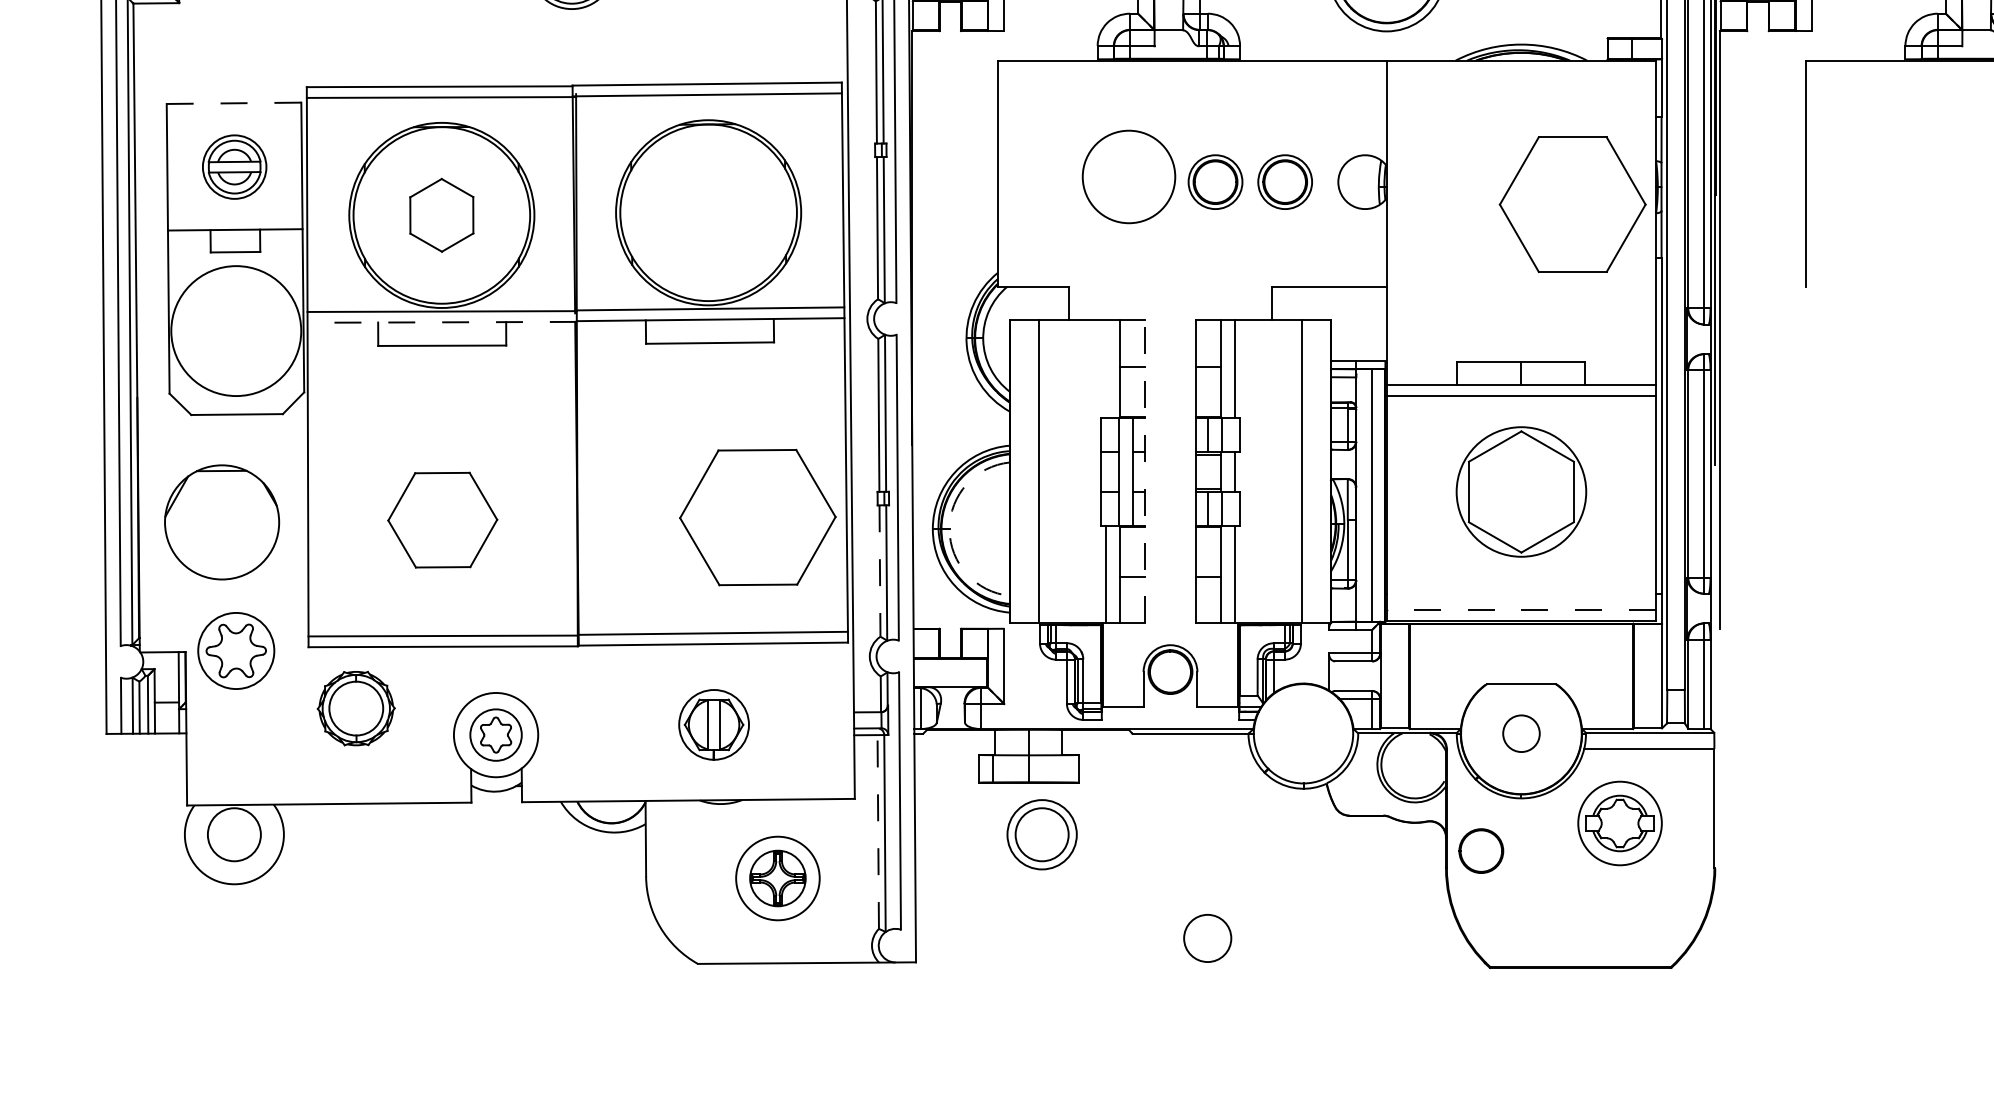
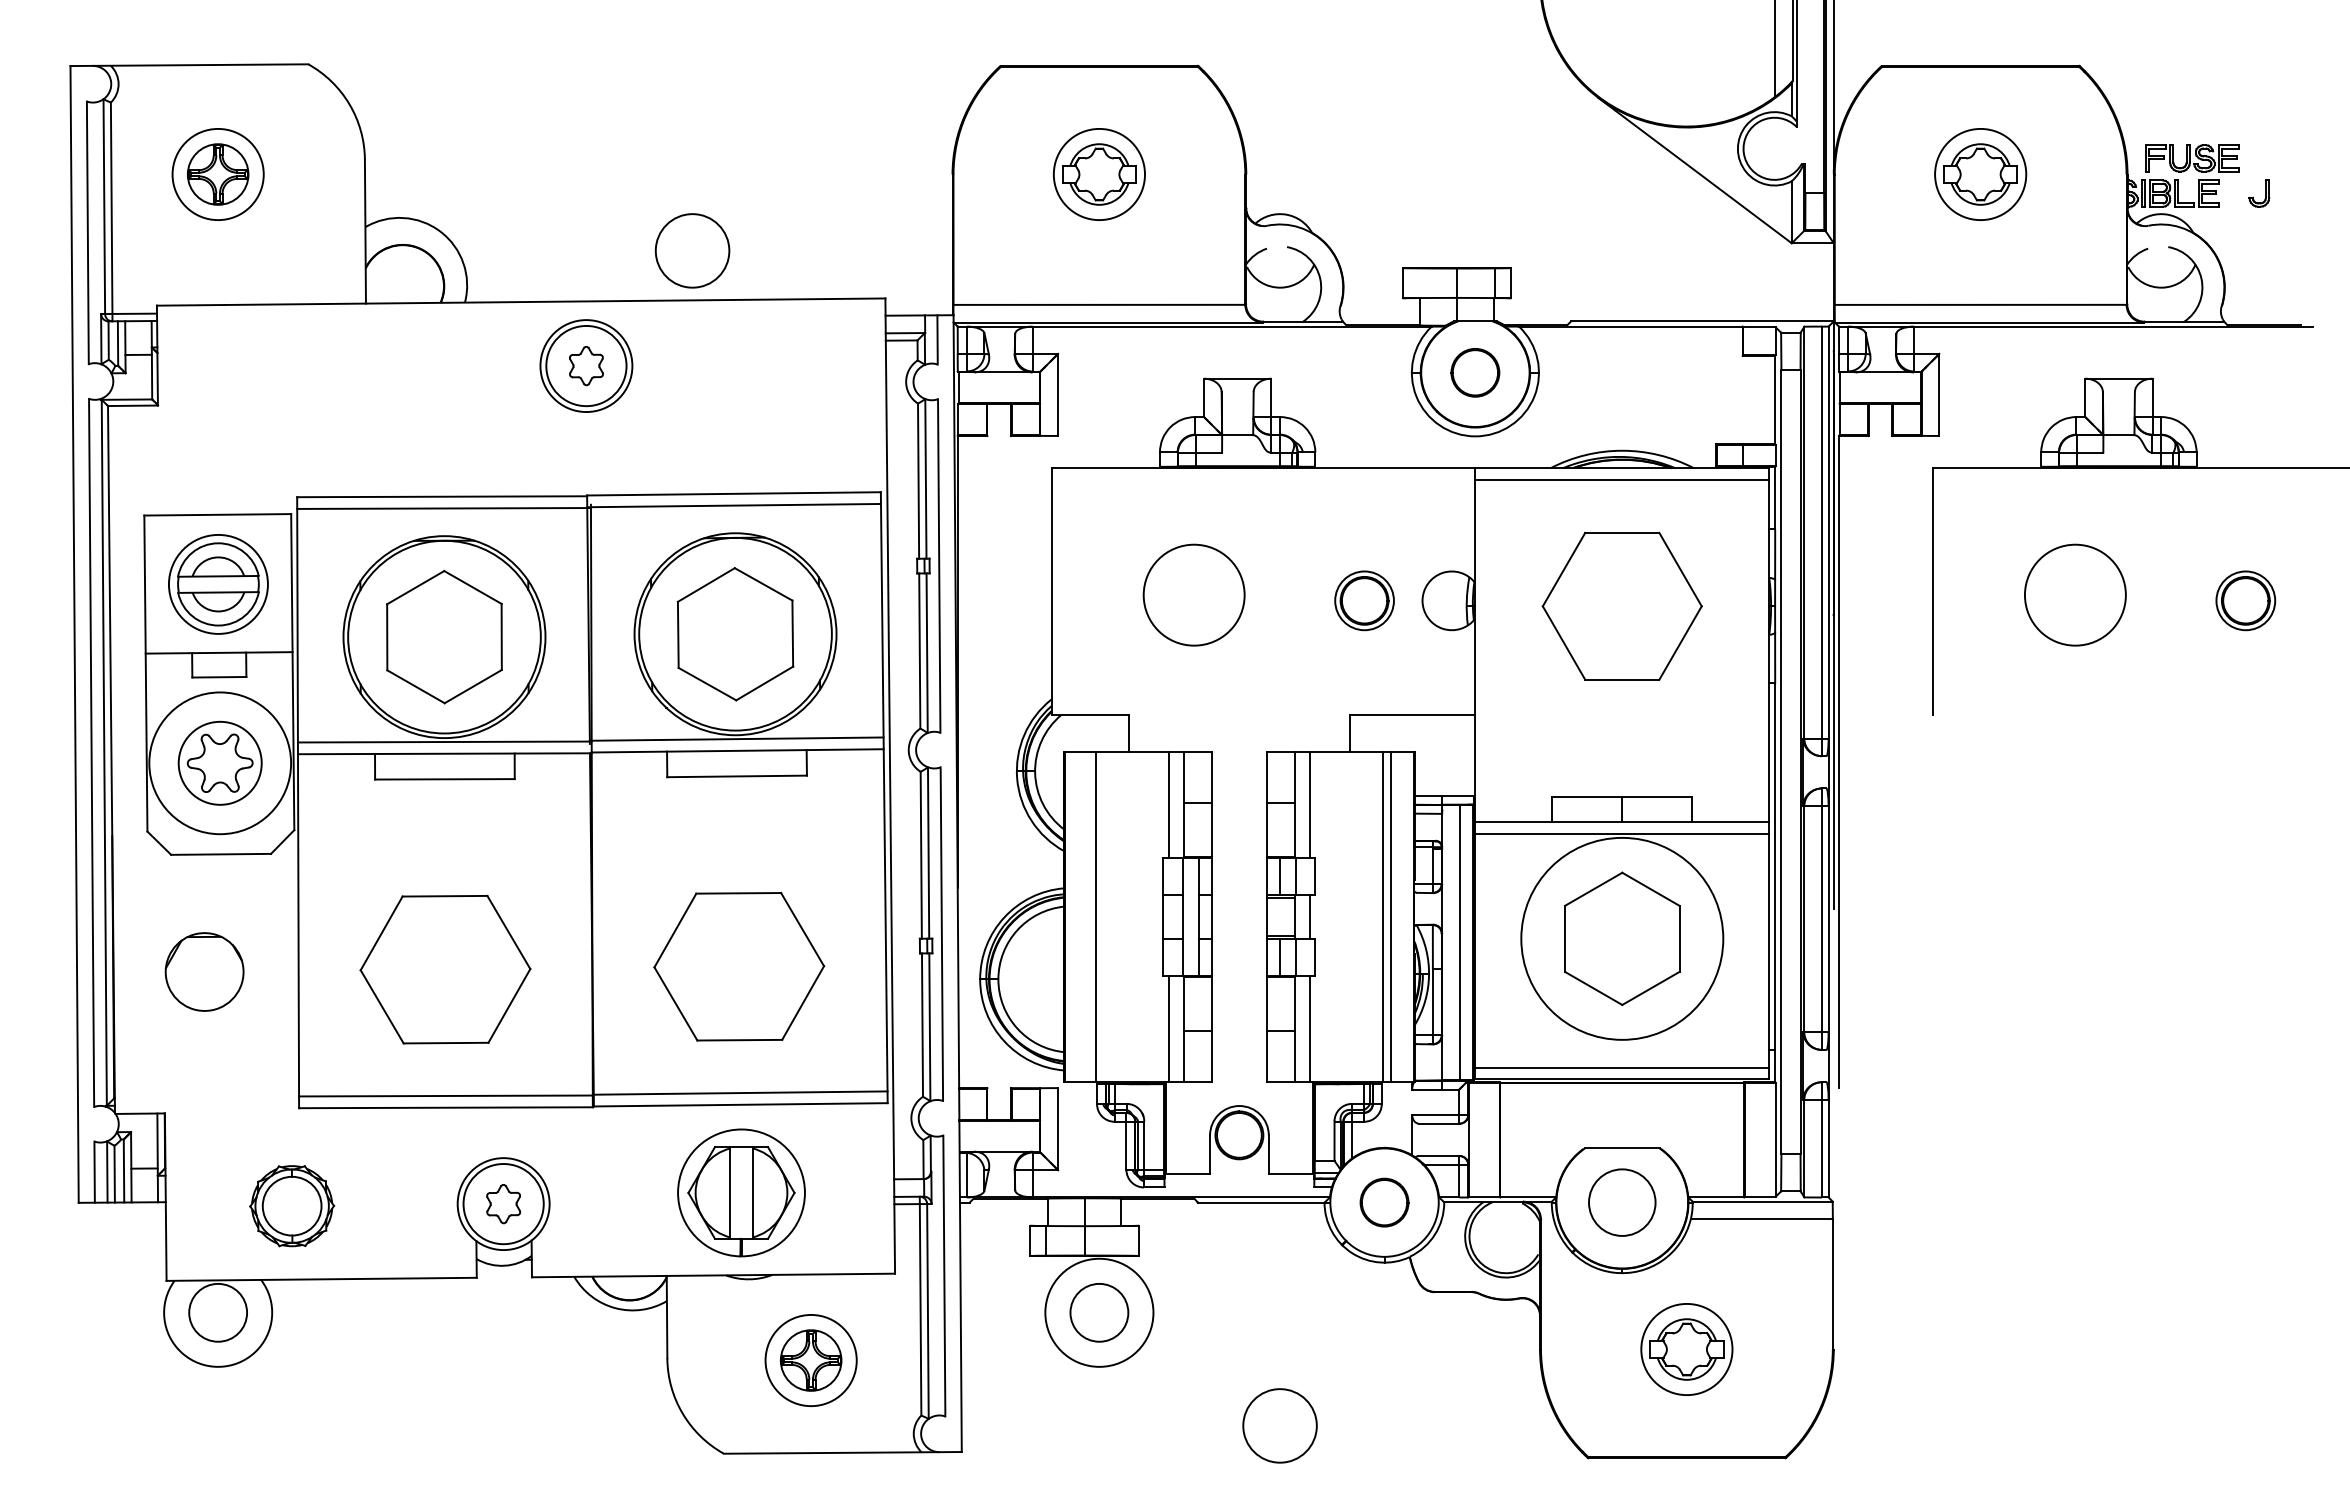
line: (1521, 71) -> (1622, 480), added
line: (234, 103) -> (218, 514), dashed -> solid
part: (234, 167) -> (218, 584), size x1.43
circle: (1936, 176) -> (2075, 594), added
part: (1215, 181) -> (1288, 600), removed
part: (1572, 203) -> (1621, 605), moved
part: (708, 213) -> (735, 634), added
part: (441, 214) -> (444, 636), size x1.67
line: (441, 322) -> (444, 753), dashed -> solid
line: (1105, 368) -> (1168, 804), added
line: (1144, 471) -> (1211, 916), dashed -> solid
line: (1308, 471) -> (1390, 916), added
circle: (1521, 491) -> (1622, 938), size x1.43
part: (758, 517) -> (739, 966), moved
part: (442, 520) -> (445, 969), size x1.43
part: (221, 521) -> (204, 971), size x0.62
arc: (949, 529) -> (998, 979), dashed -> solid
line: (879, 571) -> (922, 1025), dashed -> solid
line: (1521, 609) -> (1622, 1067), dashed -> solid
part: (235, 650) -> (219, 762), moved
part: (356, 708) -> (292, 1206), moved
part: (714, 724) -> (741, 1192), size x1.67
circle: (1521, 733) -> (1622, 1202), size x1.67
circle: (495, 735) -> (503, 1204), size x1.43
part: (1619, 823) -> (1686, 1349), moved
line: (878, 828) -> (920, 1305), dashed -> solid
circle: (1042, 834) -> (1099, 1312), size x1.43
part: (1481, 850) -> (1384, 1202), moved
circle: (1207, 938) -> (1279, 1425), size x1.43

